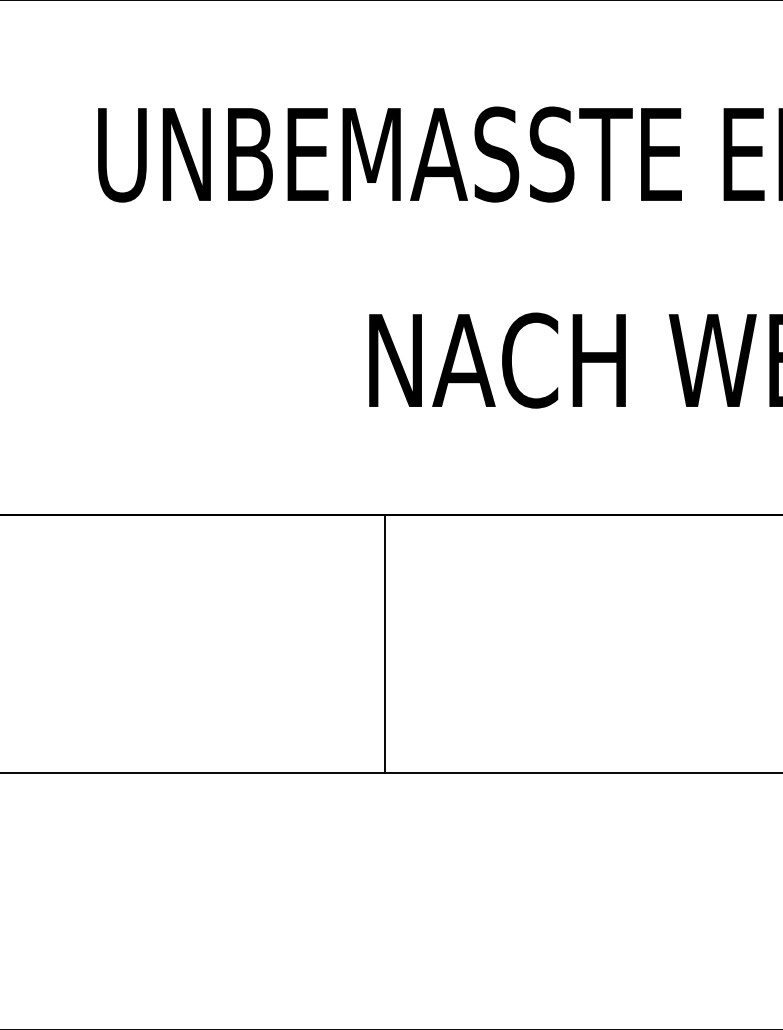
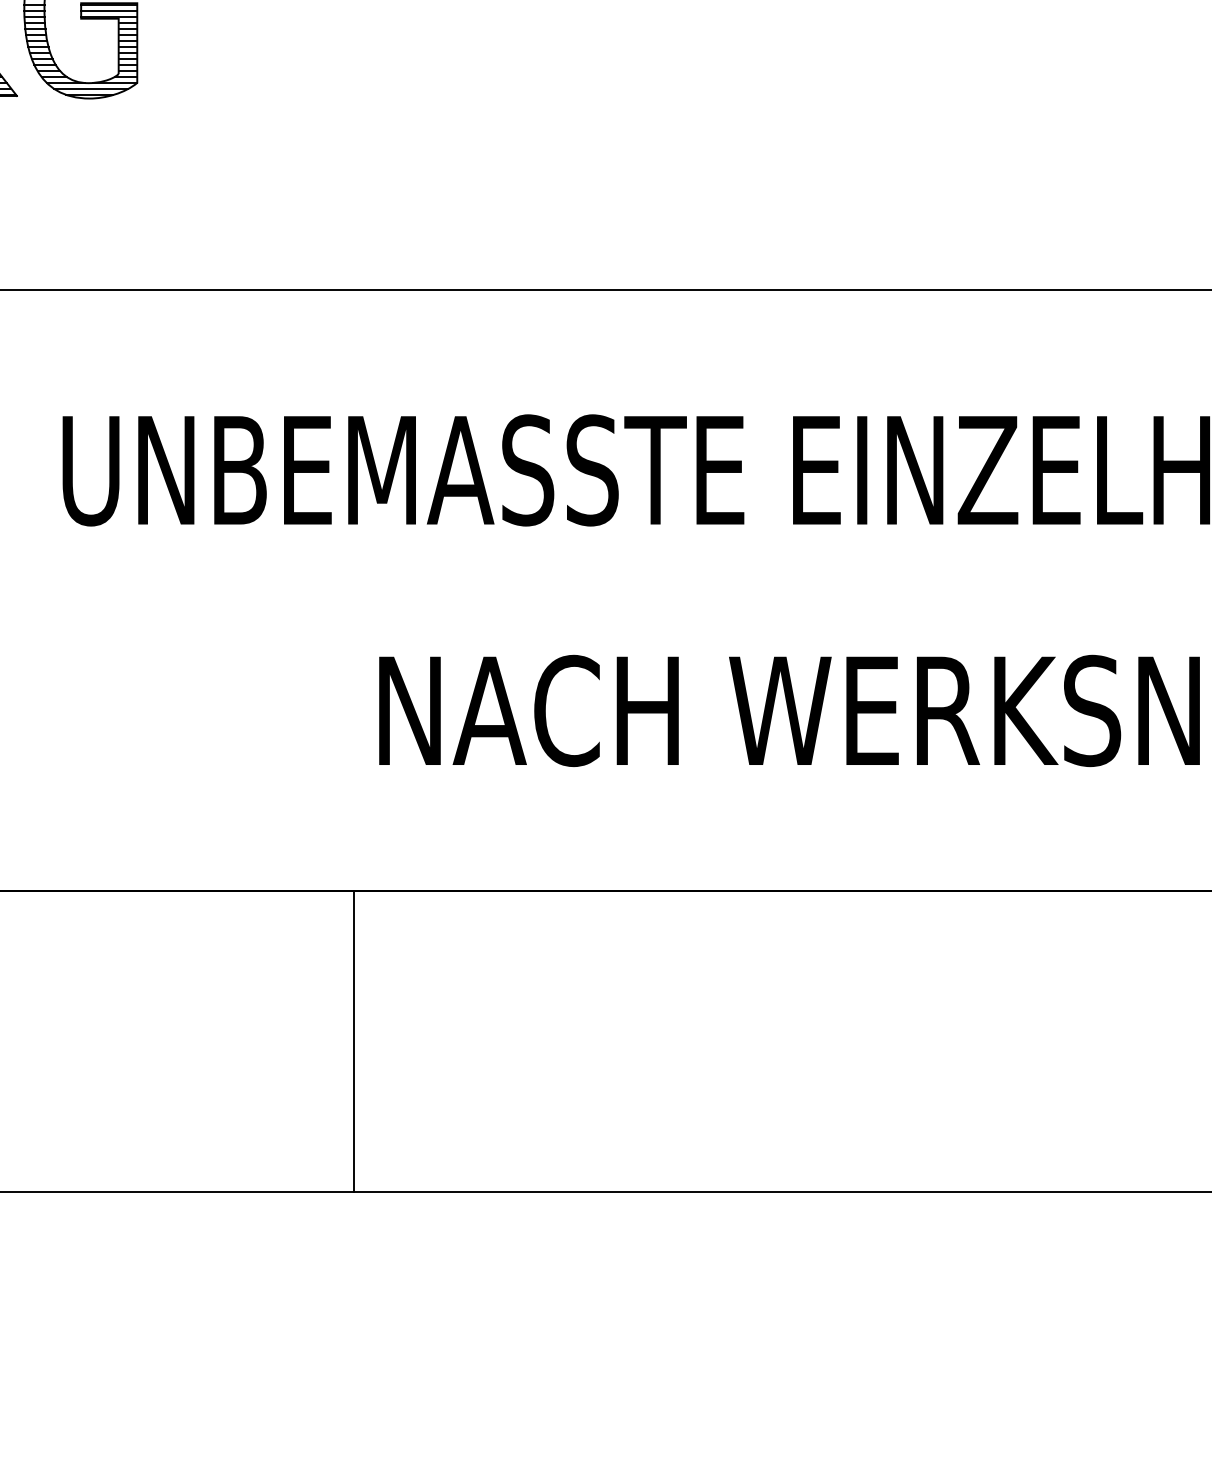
line: (384, 643) -> (354, 1041), moved

